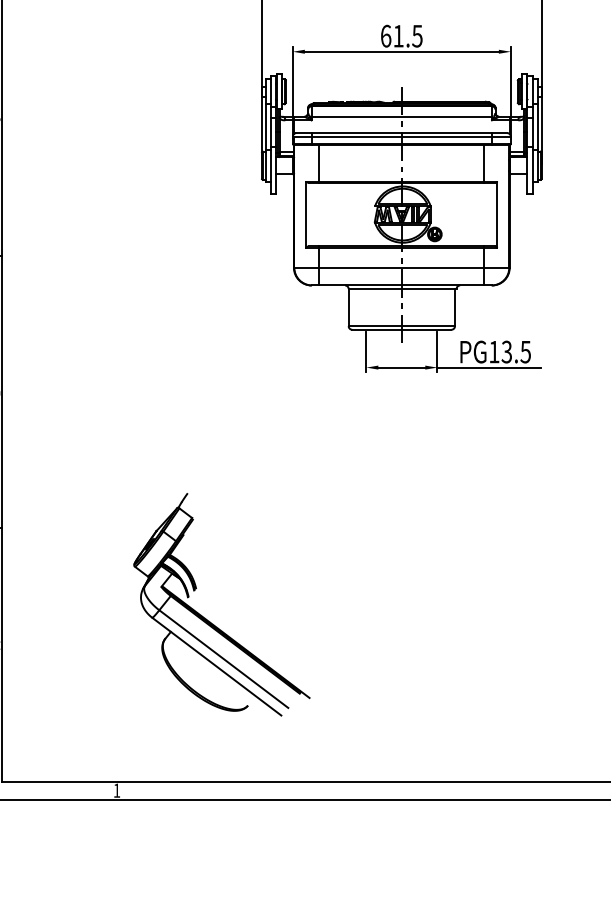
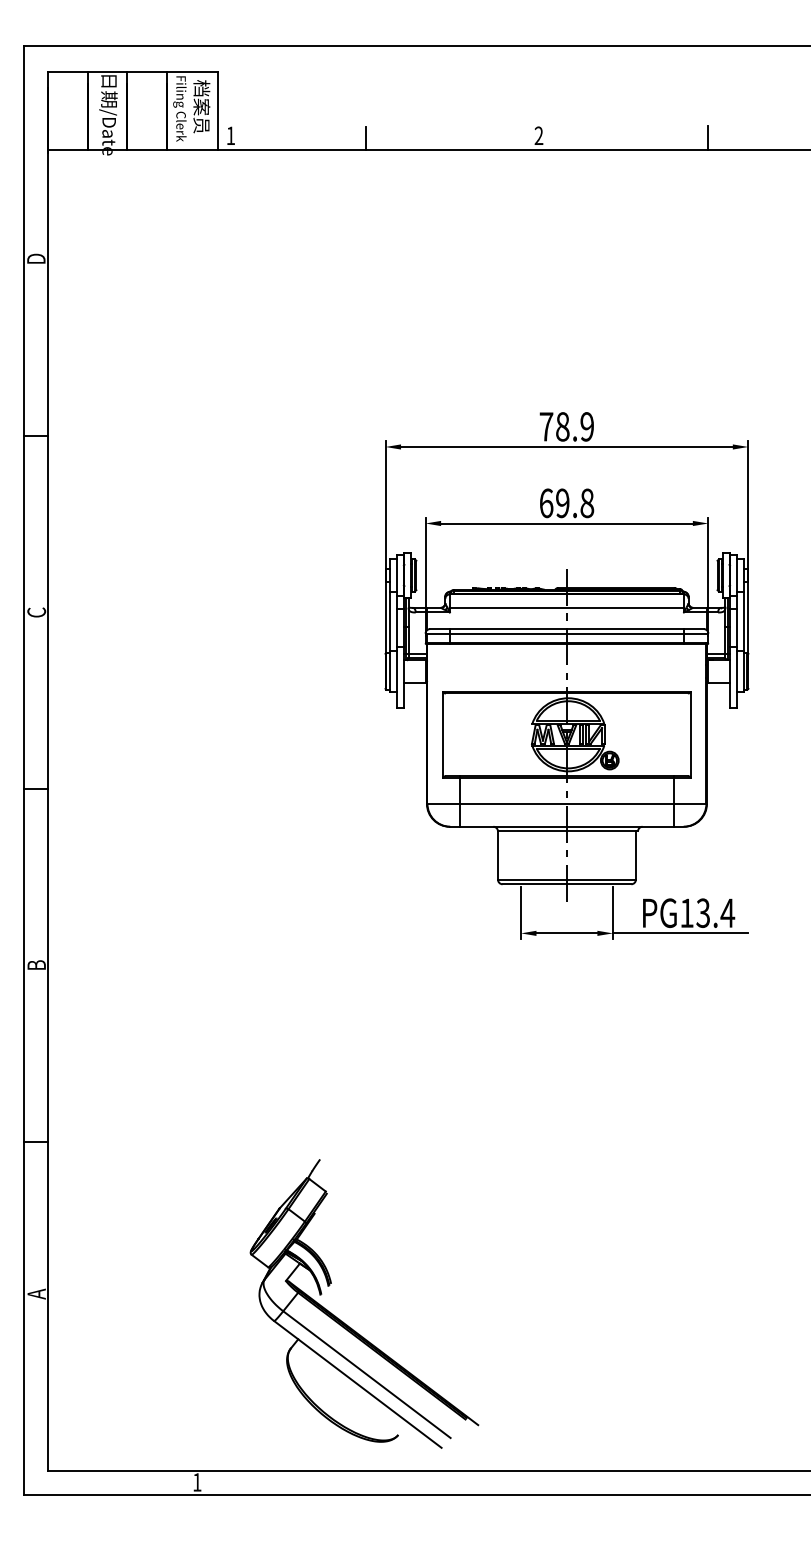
text: (408, 36) -> (575, 503), 61.5 -> 69.8
line: (319, 163) -> (459, 668), removed
line: (484, 163) -> (674, 668), removed
text: (525, 352) -> (727, 913), PG13.5 -> PG13.4
part: (208, 620) -> (347, 1324), moved

